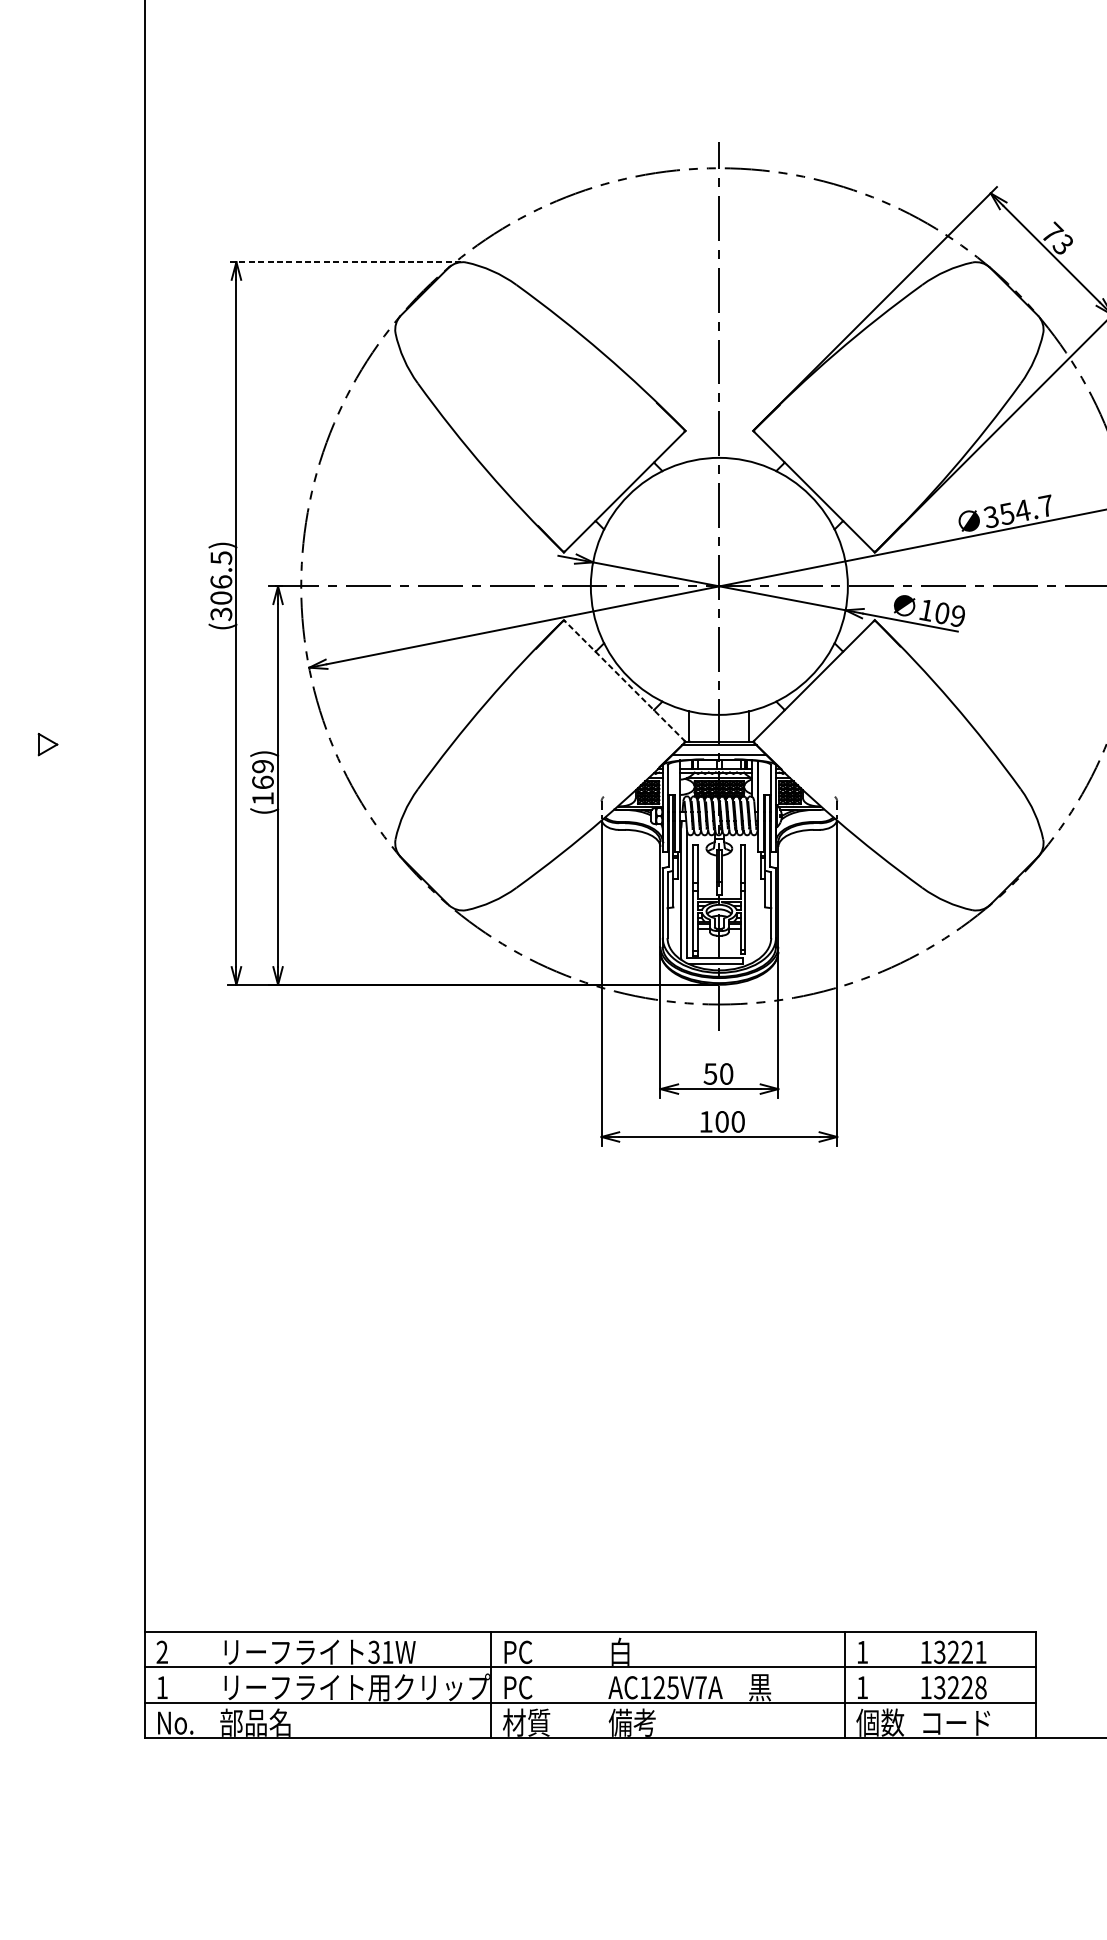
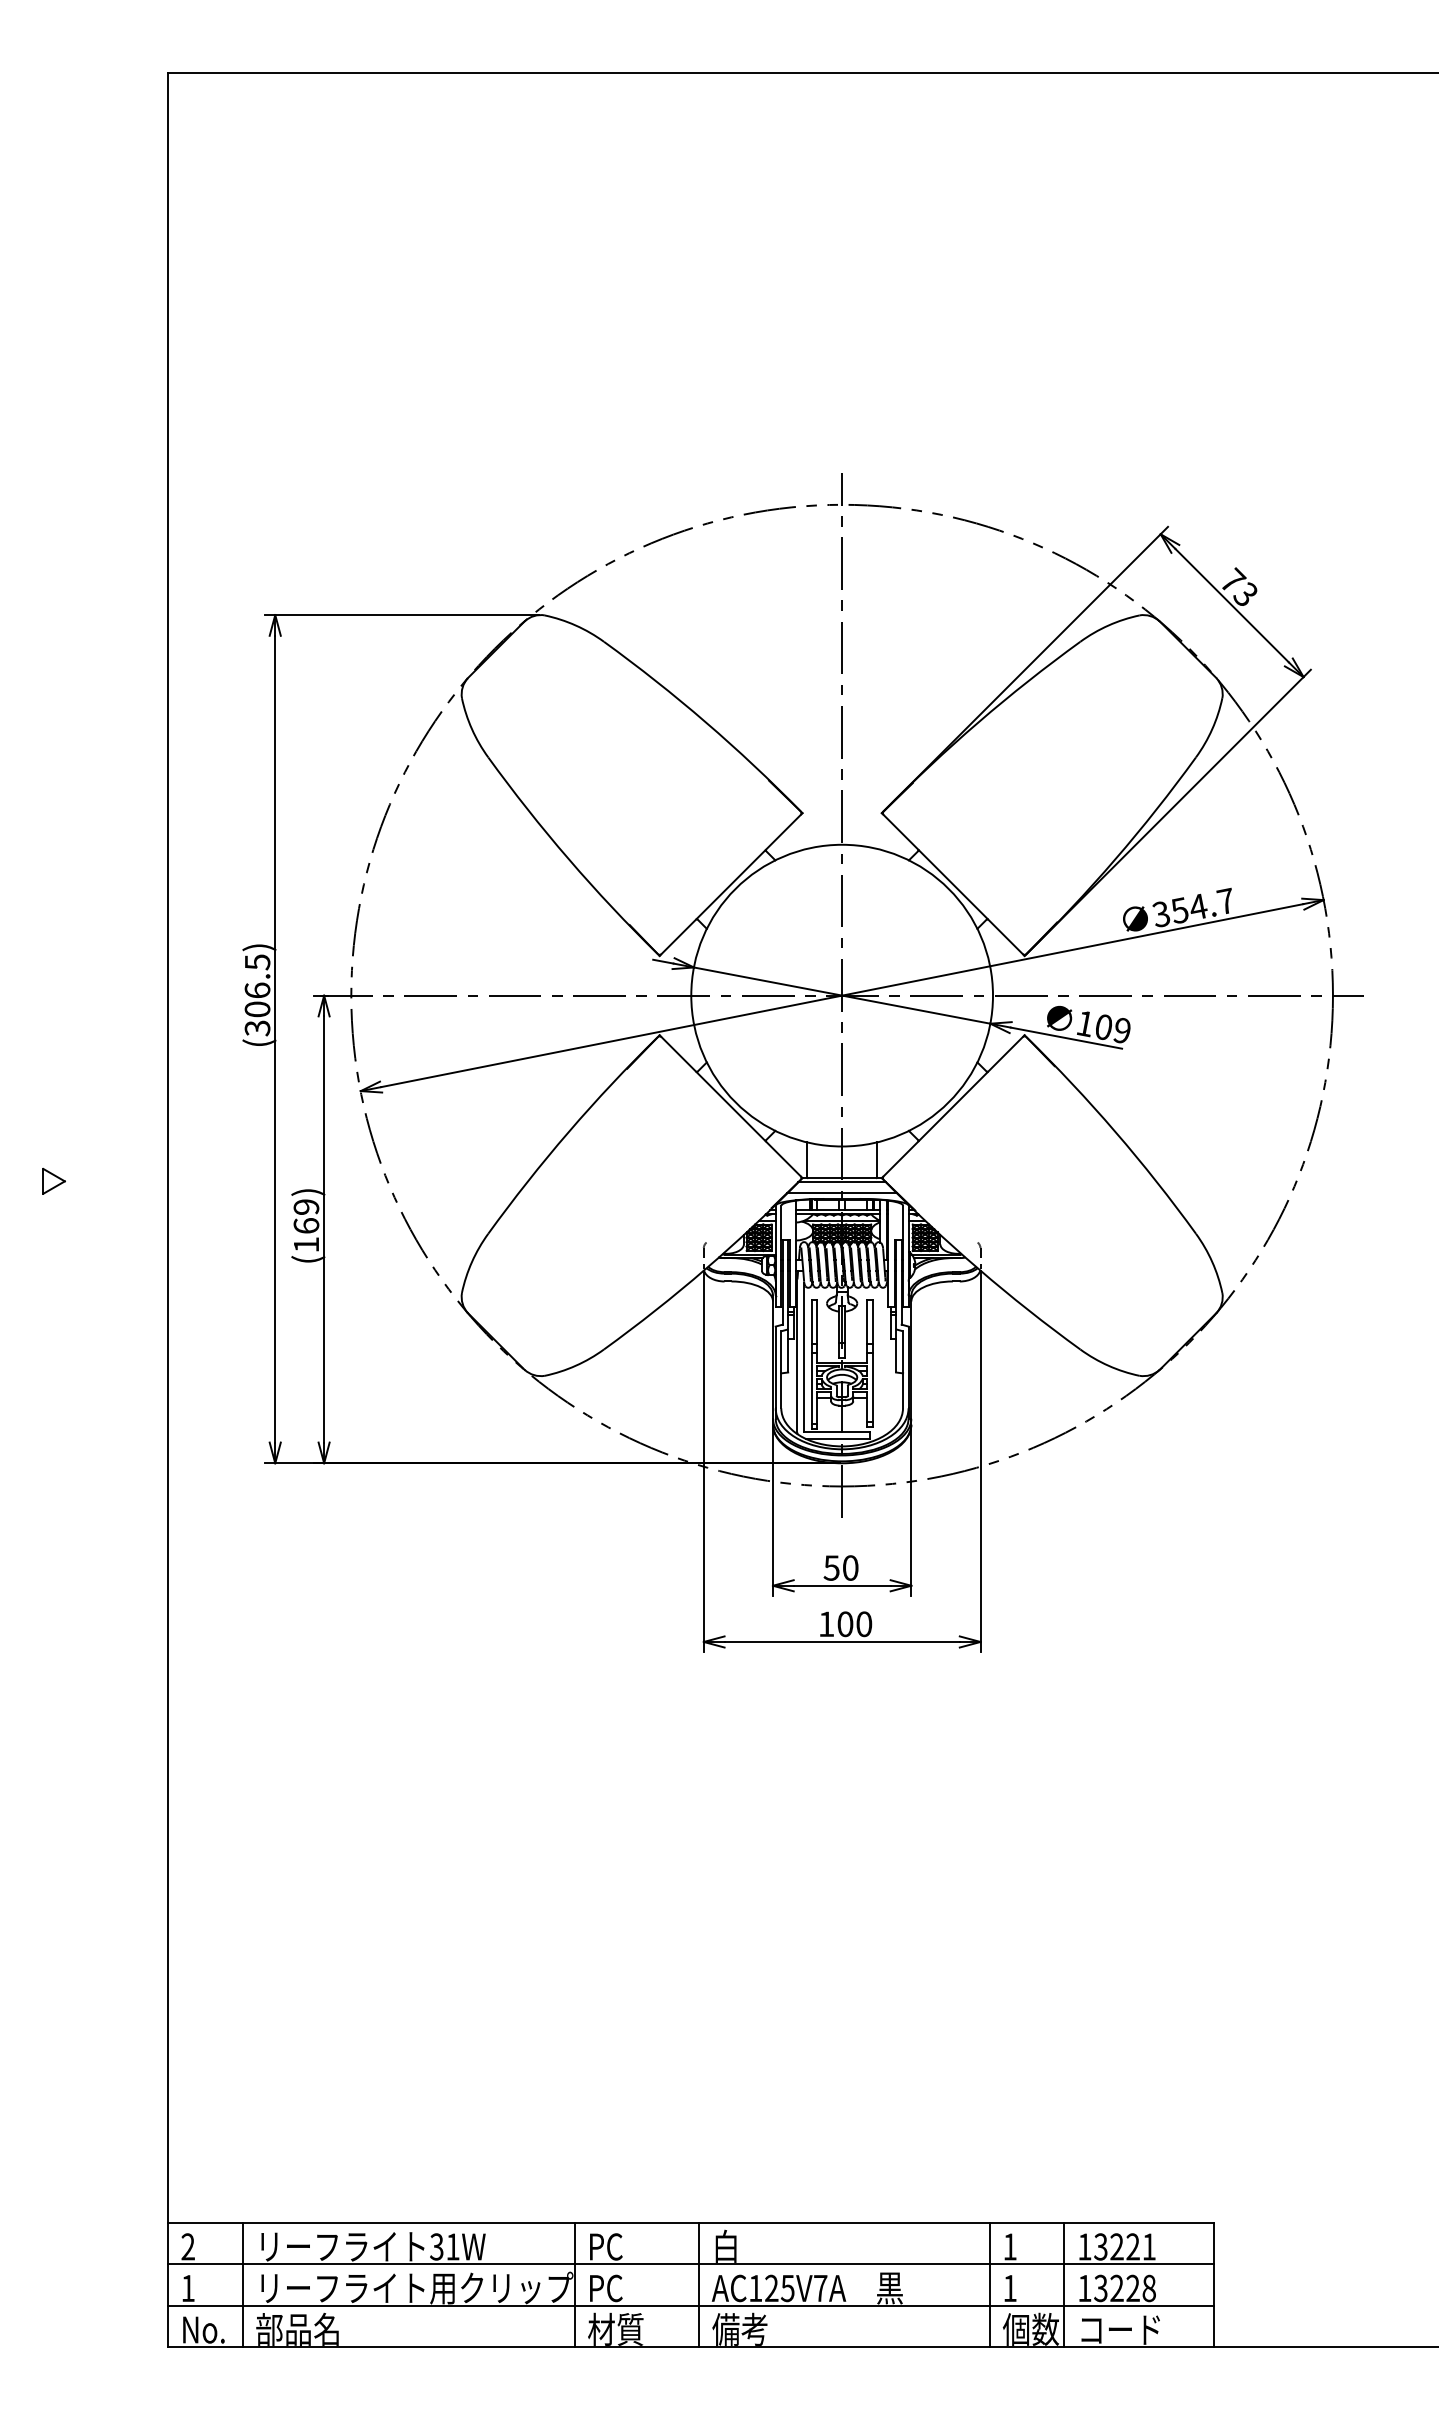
line: (343, 262) -> (401, 615), dashed -> solid
line: (624, 680) -> (730, 1106), dashed -> solid
line: (208, 1684) -> (242, 2284), added
line: (597, 1684) -> (699, 2284), added
line: (908, 1684) -> (1064, 2284), added

